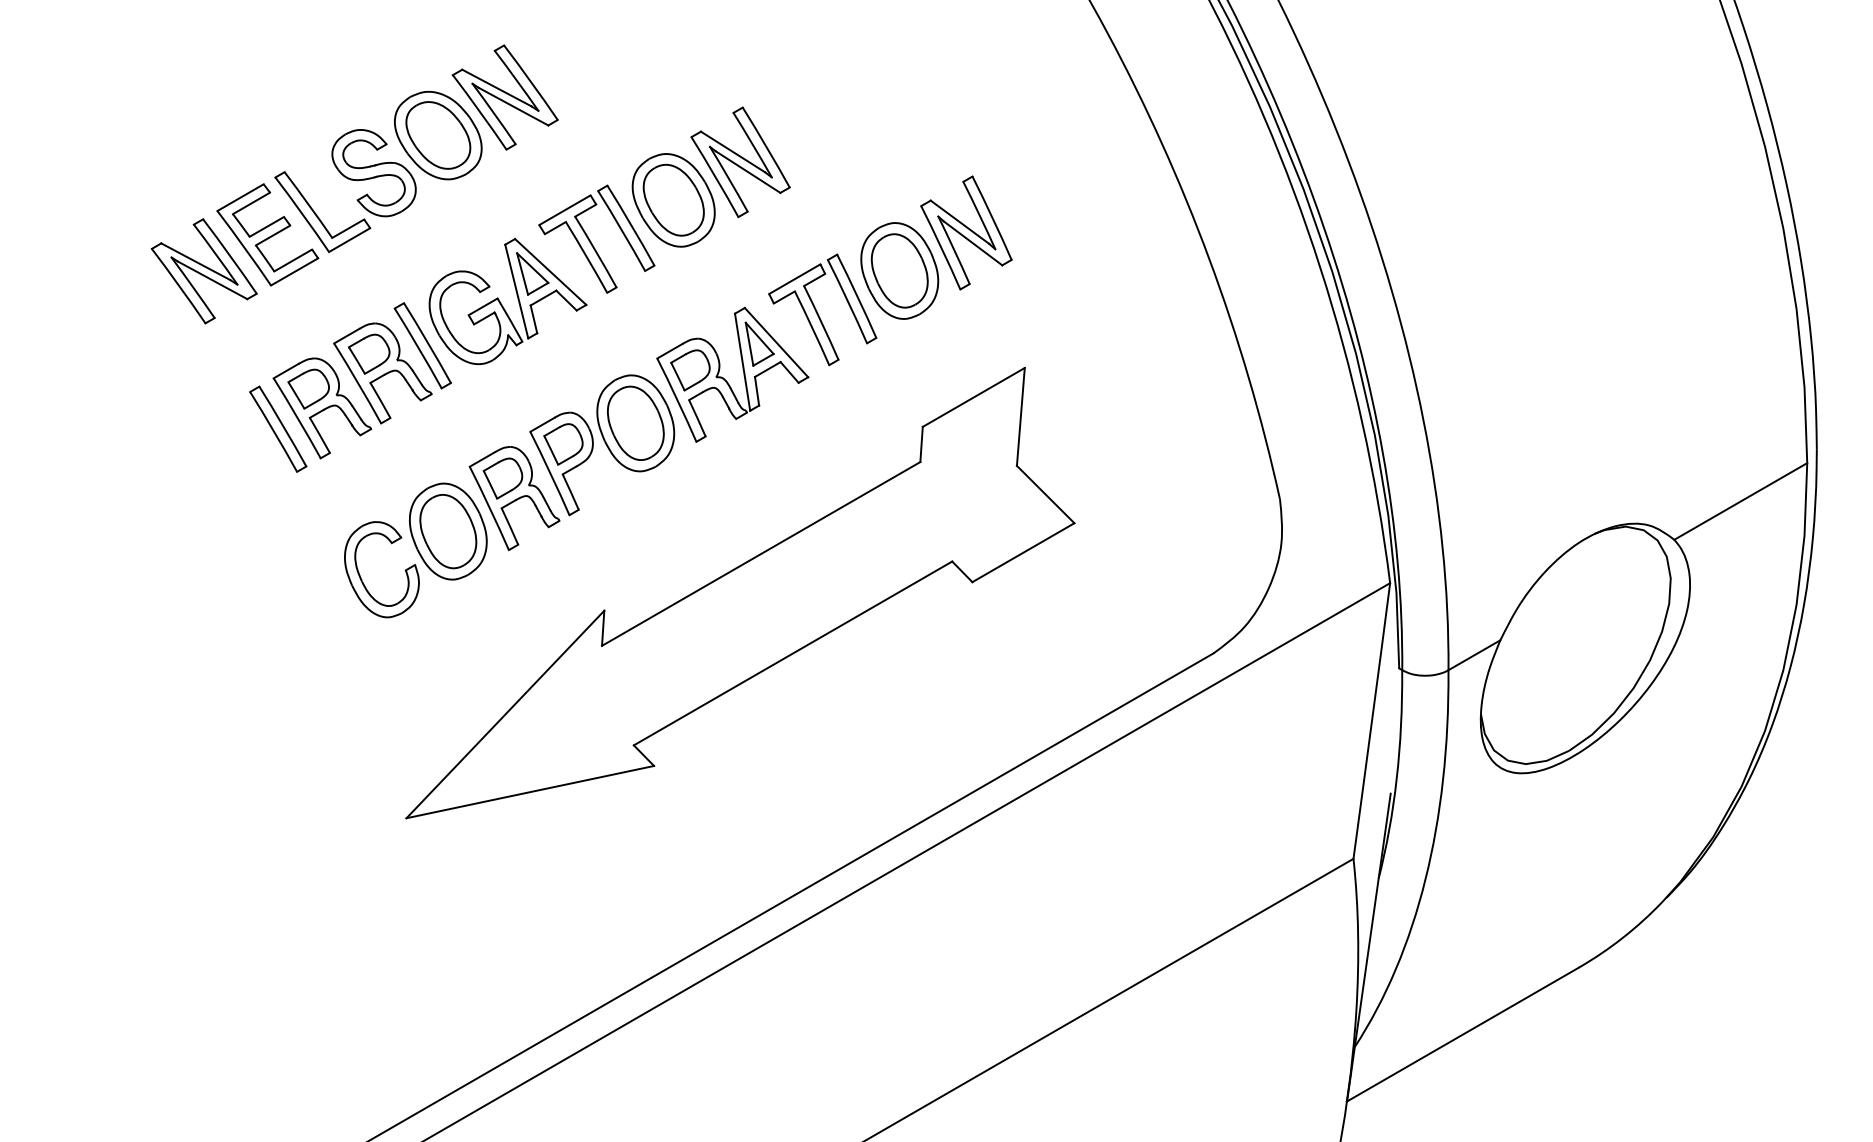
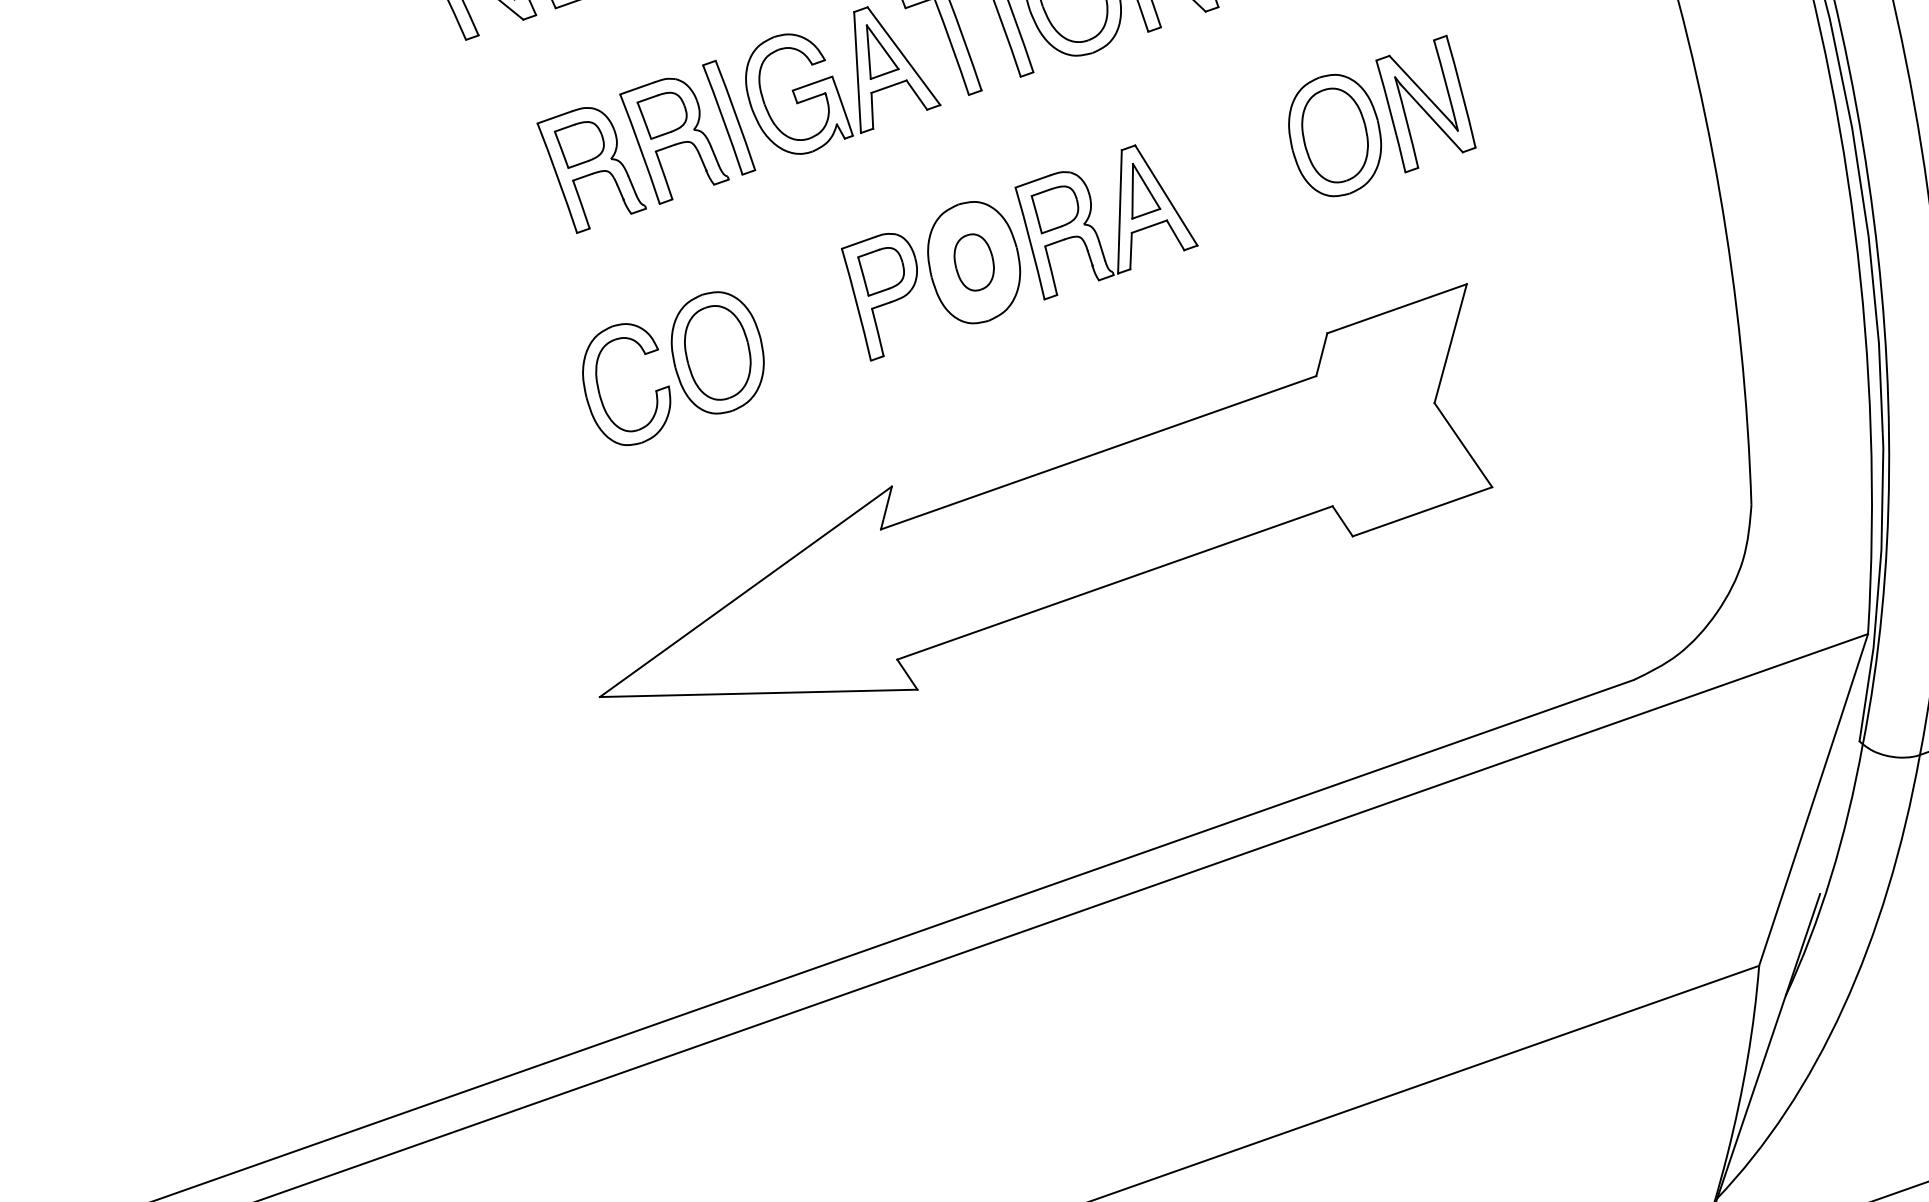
part: (822, 309) -> (1230, 165), removed
part: (635, 422) -> (973, 261), size x0.6
part: (278, 428) -> (531, 186), removed
part: (514, 498) -> (806, 327), removed

